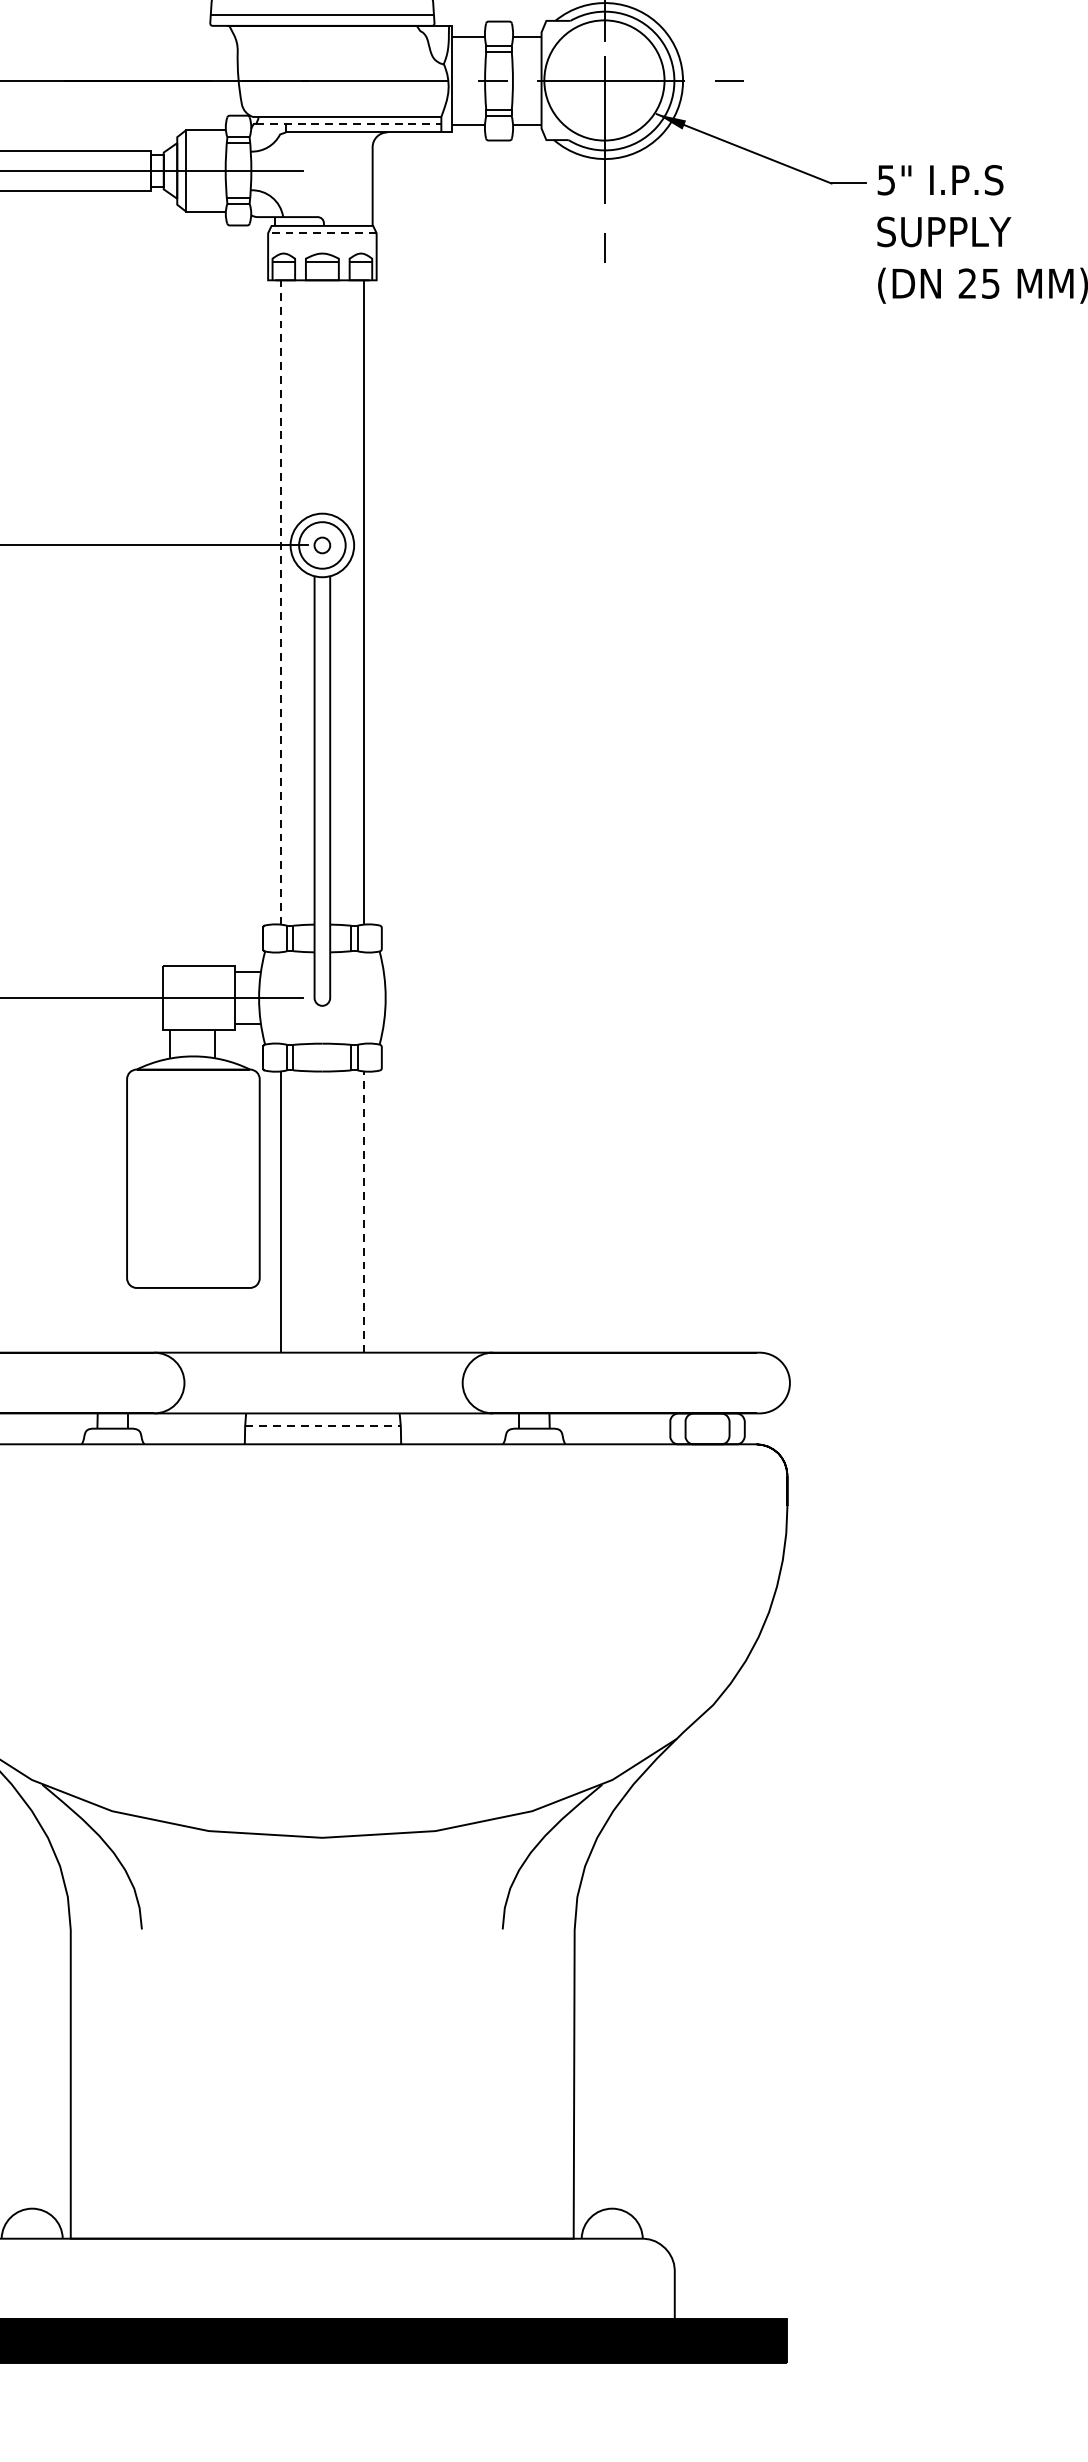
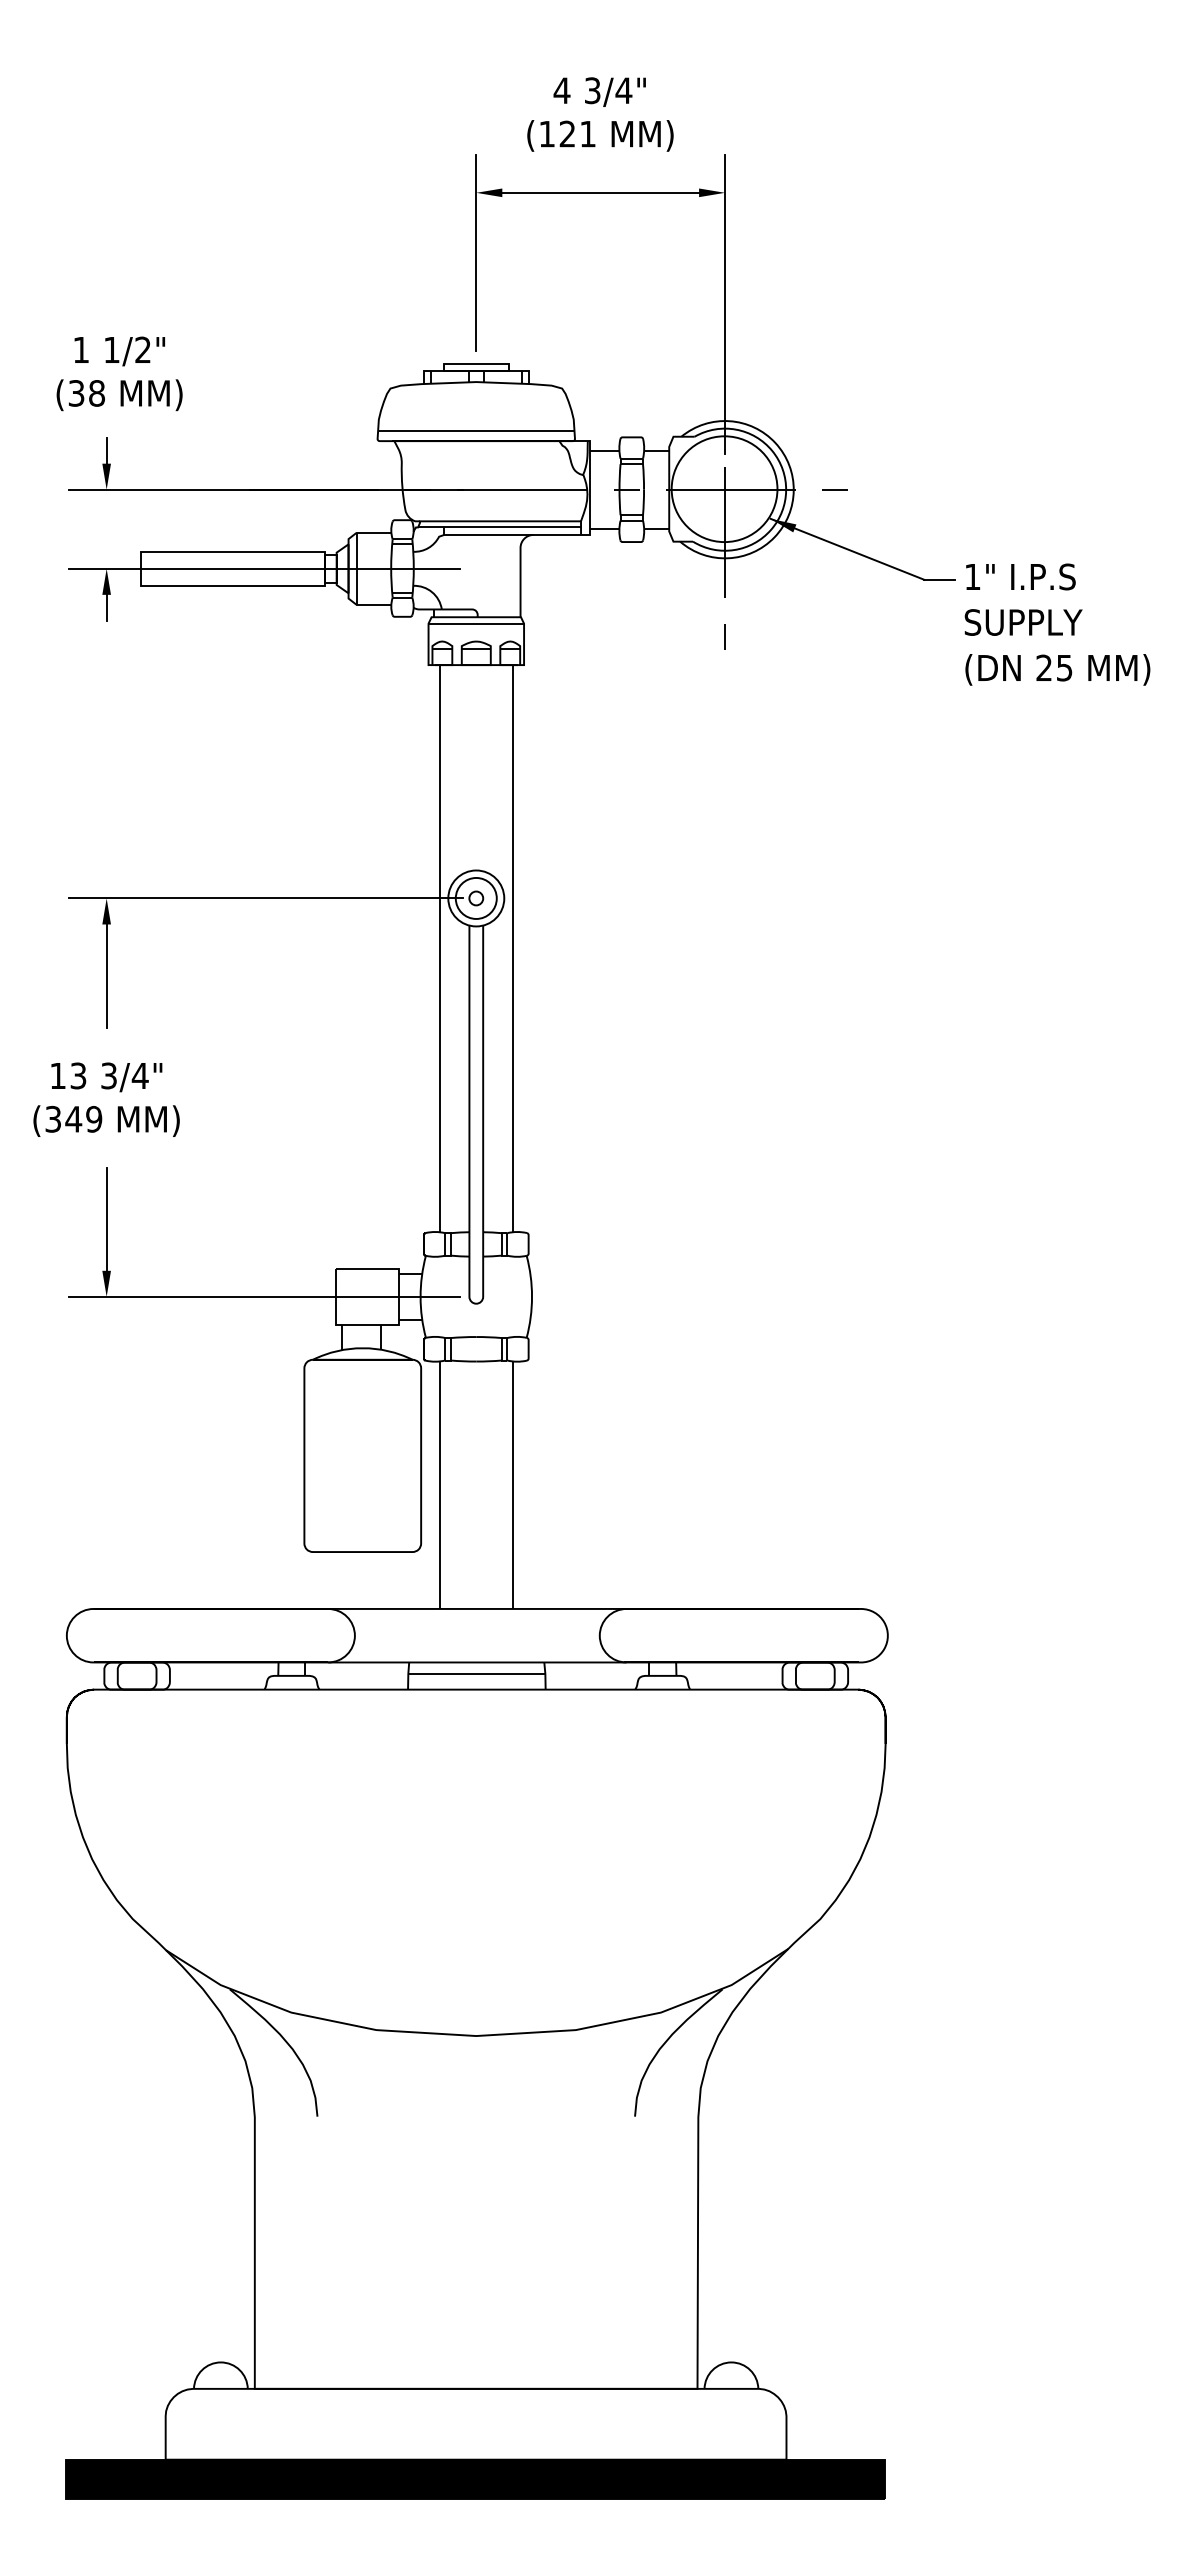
line: (348, 123) -> (499, 527), dashed -> solid
text: (886, 180) -> (972, 577), 5" -> 1"
line: (322, 233) -> (476, 623), dashed -> solid
line: (280, 602) -> (439, 948), dashed -> solid
line: (363, 1212) -> (512, 1485), dashed -> solid
line: (322, 1425) -> (476, 1673), dashed -> solid

